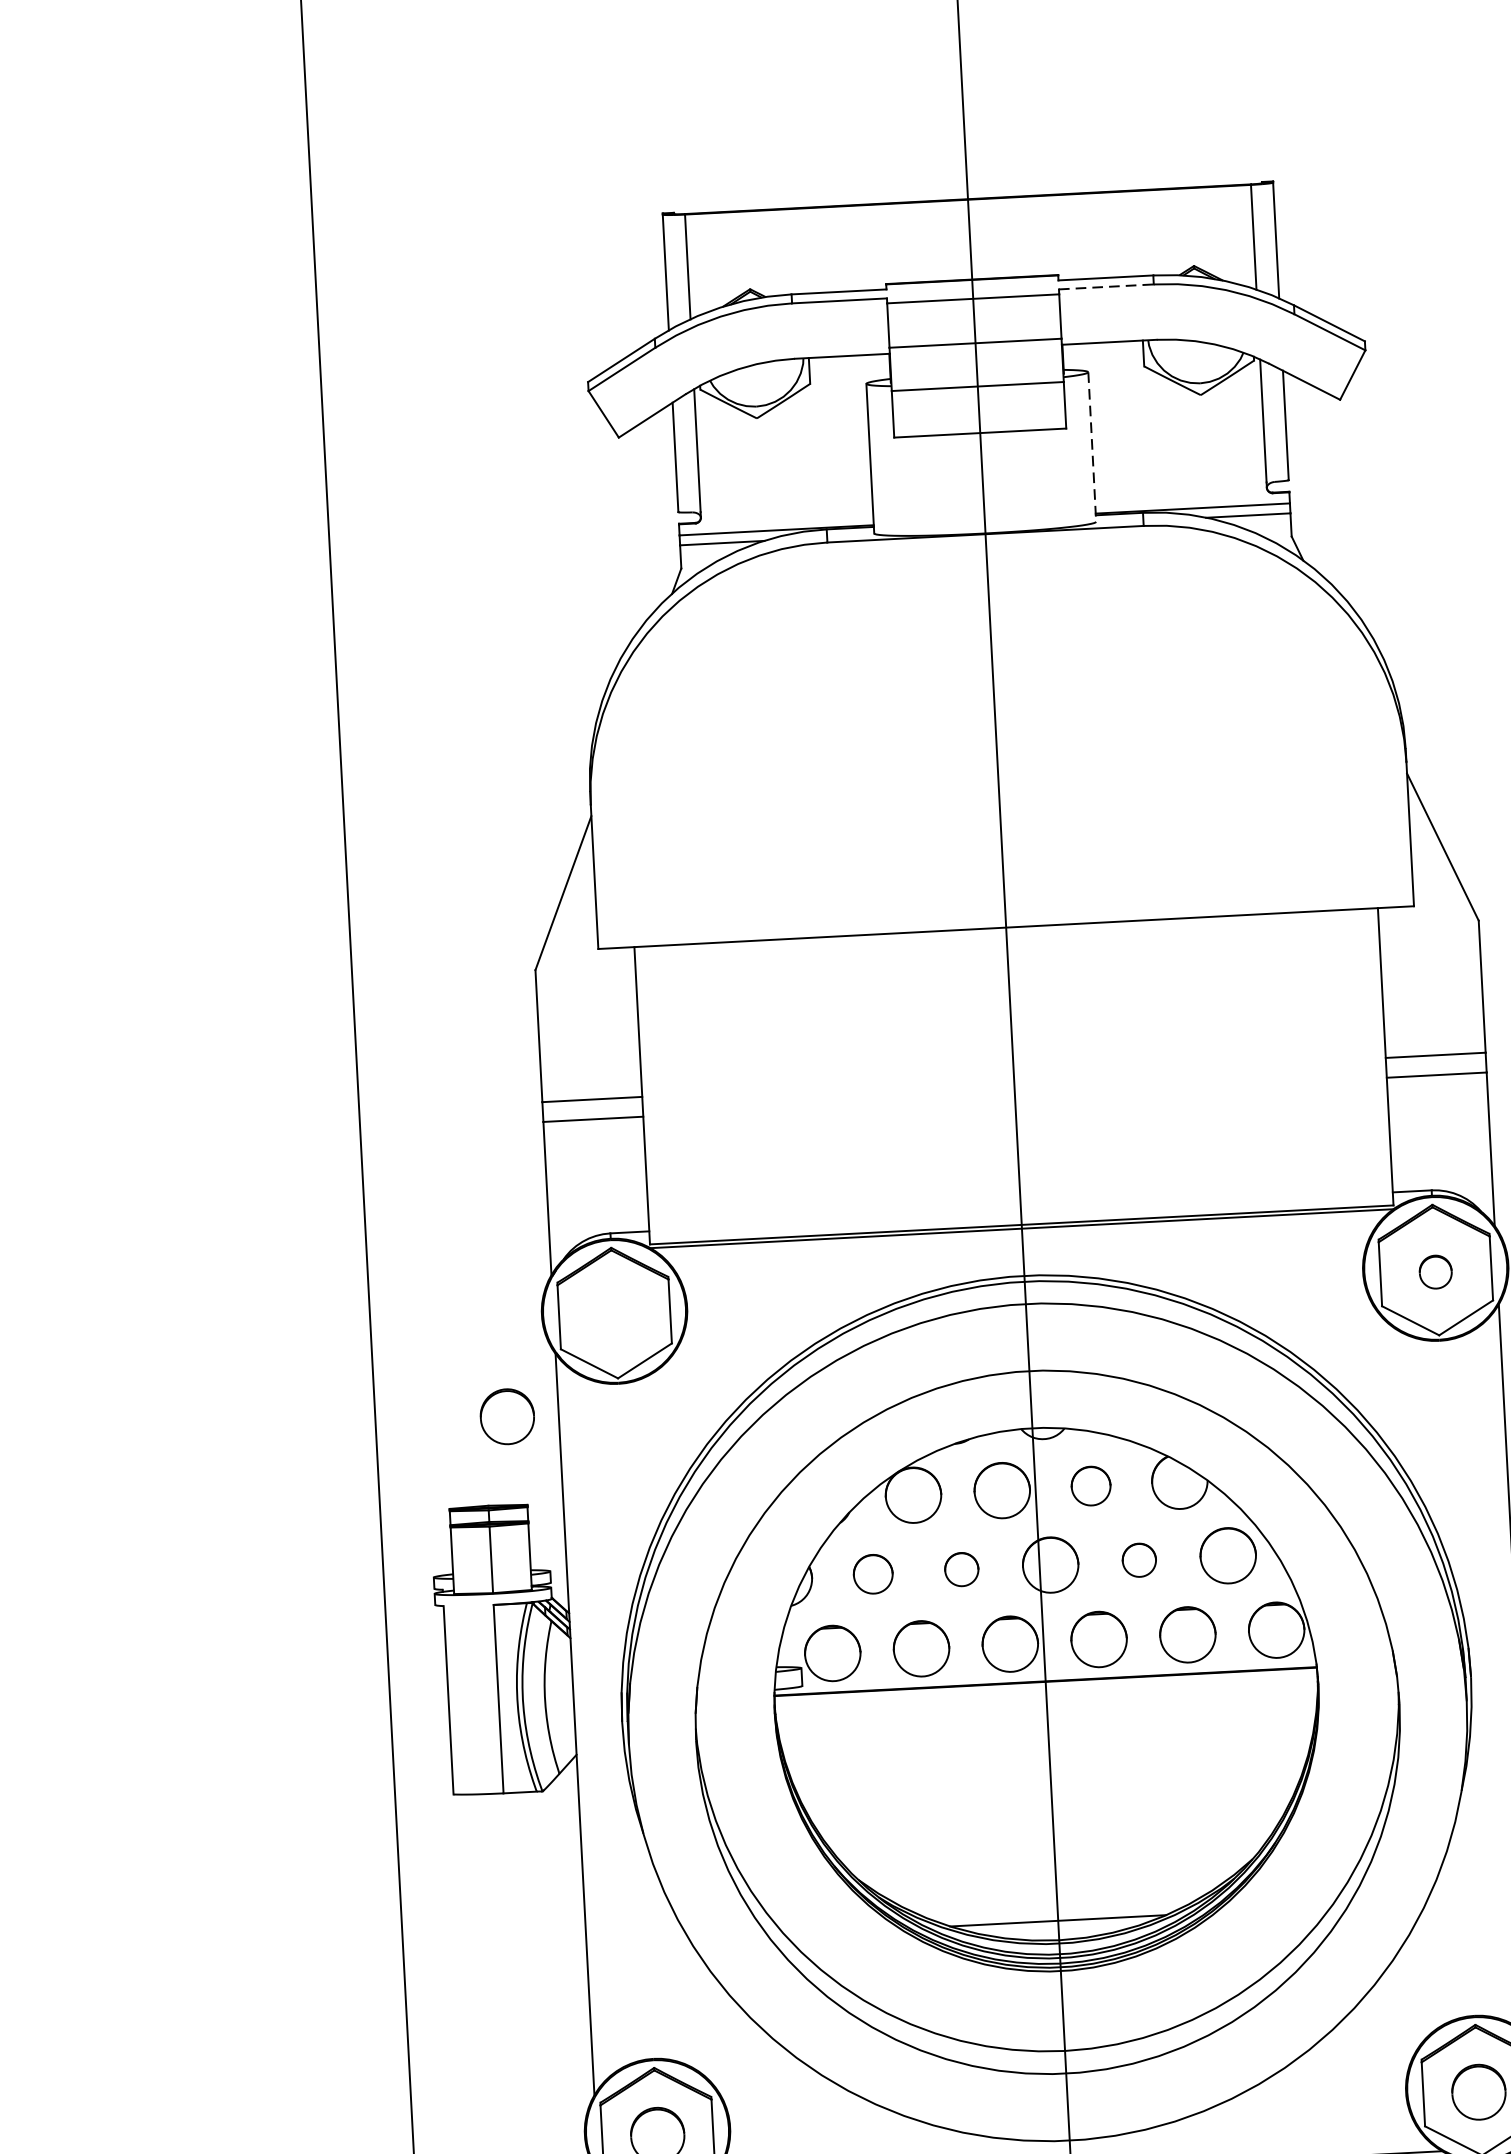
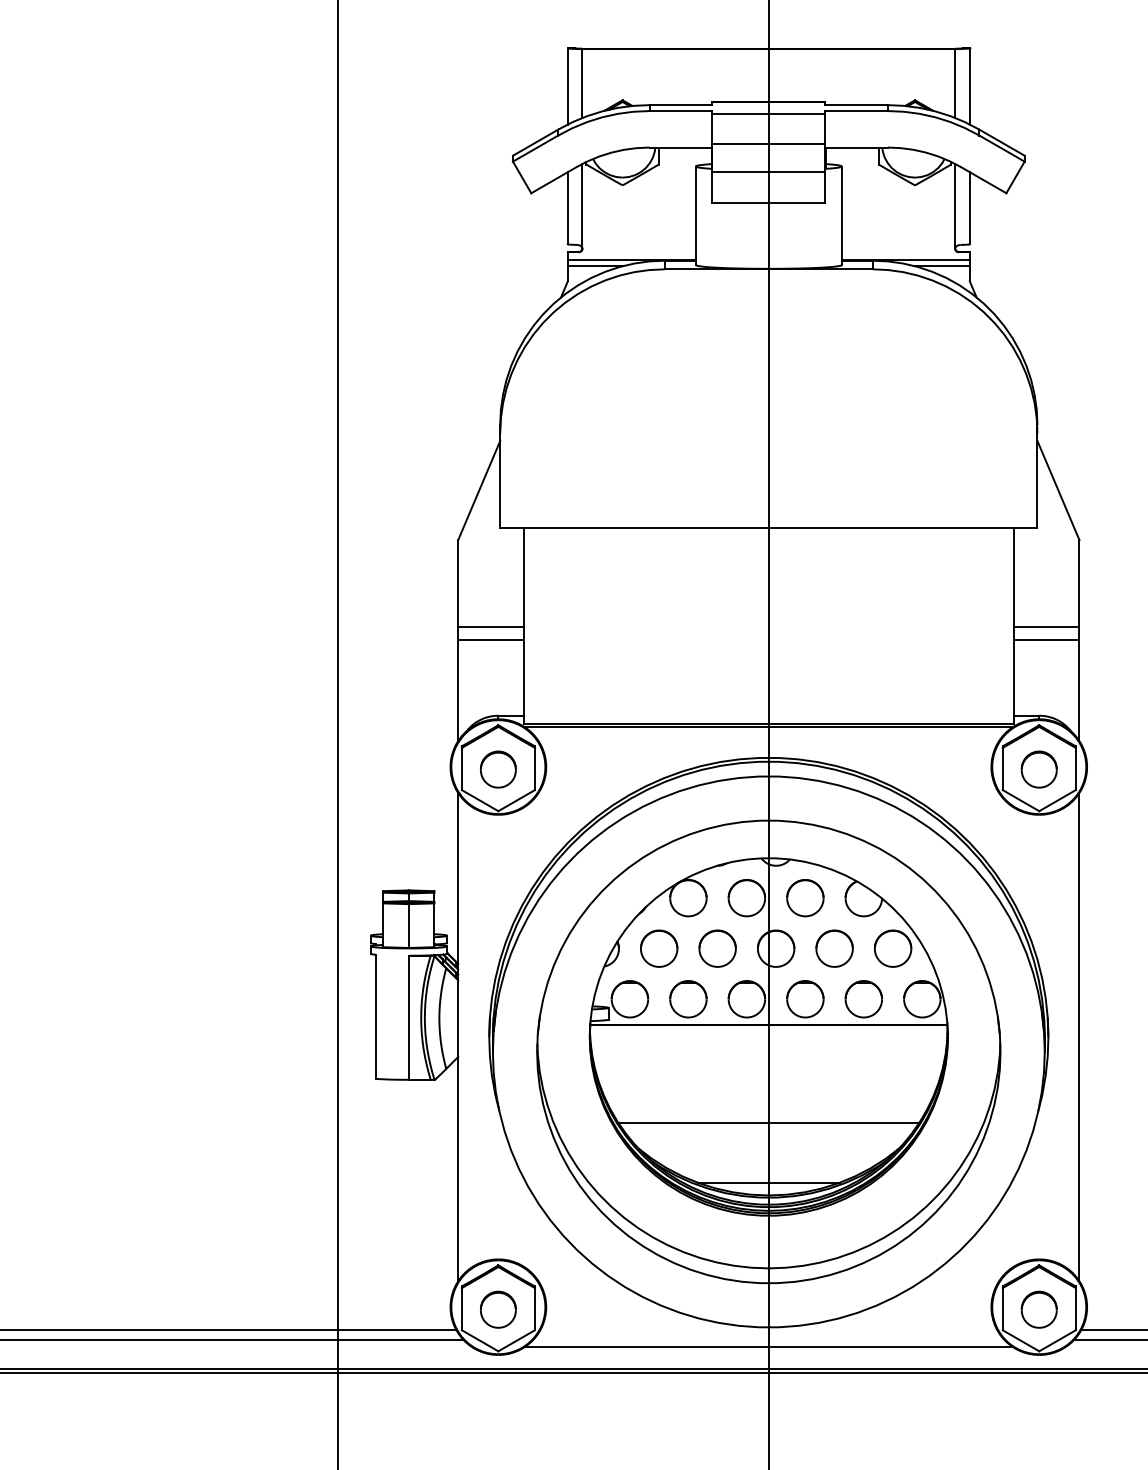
line: (1107, 287) -> (857, 111), dashed -> solid
line: (1091, 448) -> (841, 216), dashed -> solid
part: (1434, 1272) -> (1038, 769), size x1.67
part: (507, 1416) -> (498, 769), moved
part: (1091, 1486) -> (805, 898), size x1.43
part: (1139, 1560) -> (834, 948), size x1.67
part: (961, 1569) -> (717, 948), size x1.67
part: (873, 1574) -> (659, 948), size x1.43
line: (1053, 1831) -> (768, 1123), added

